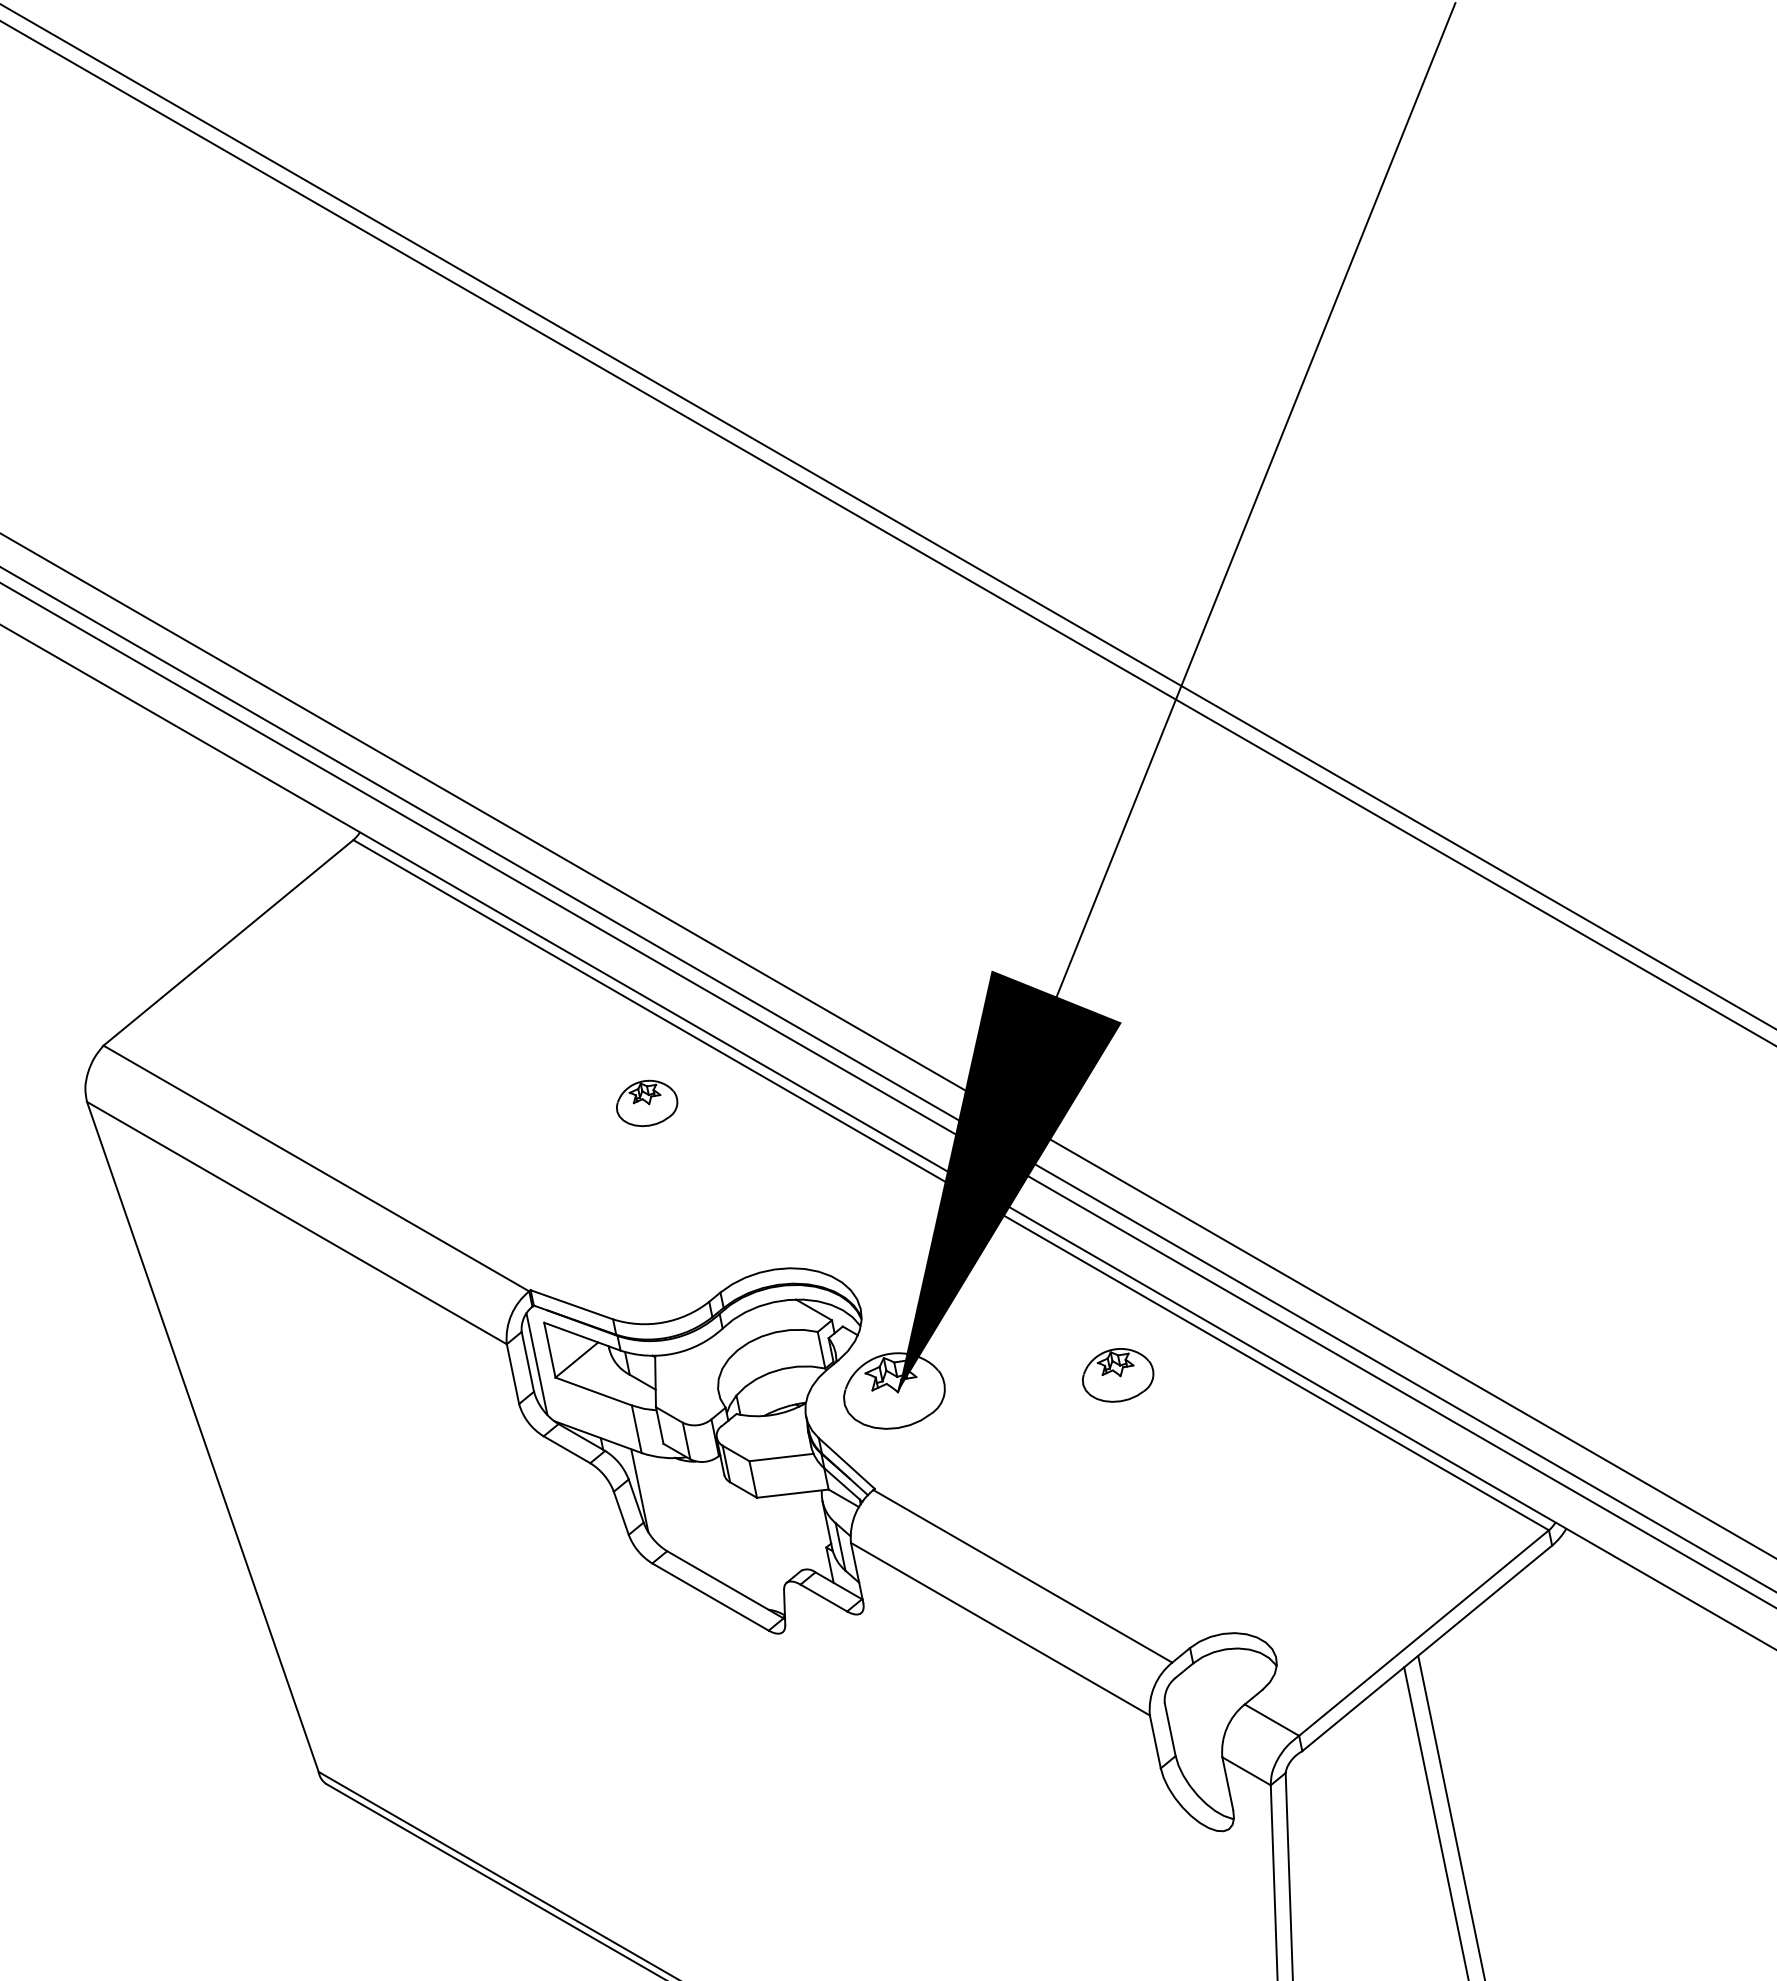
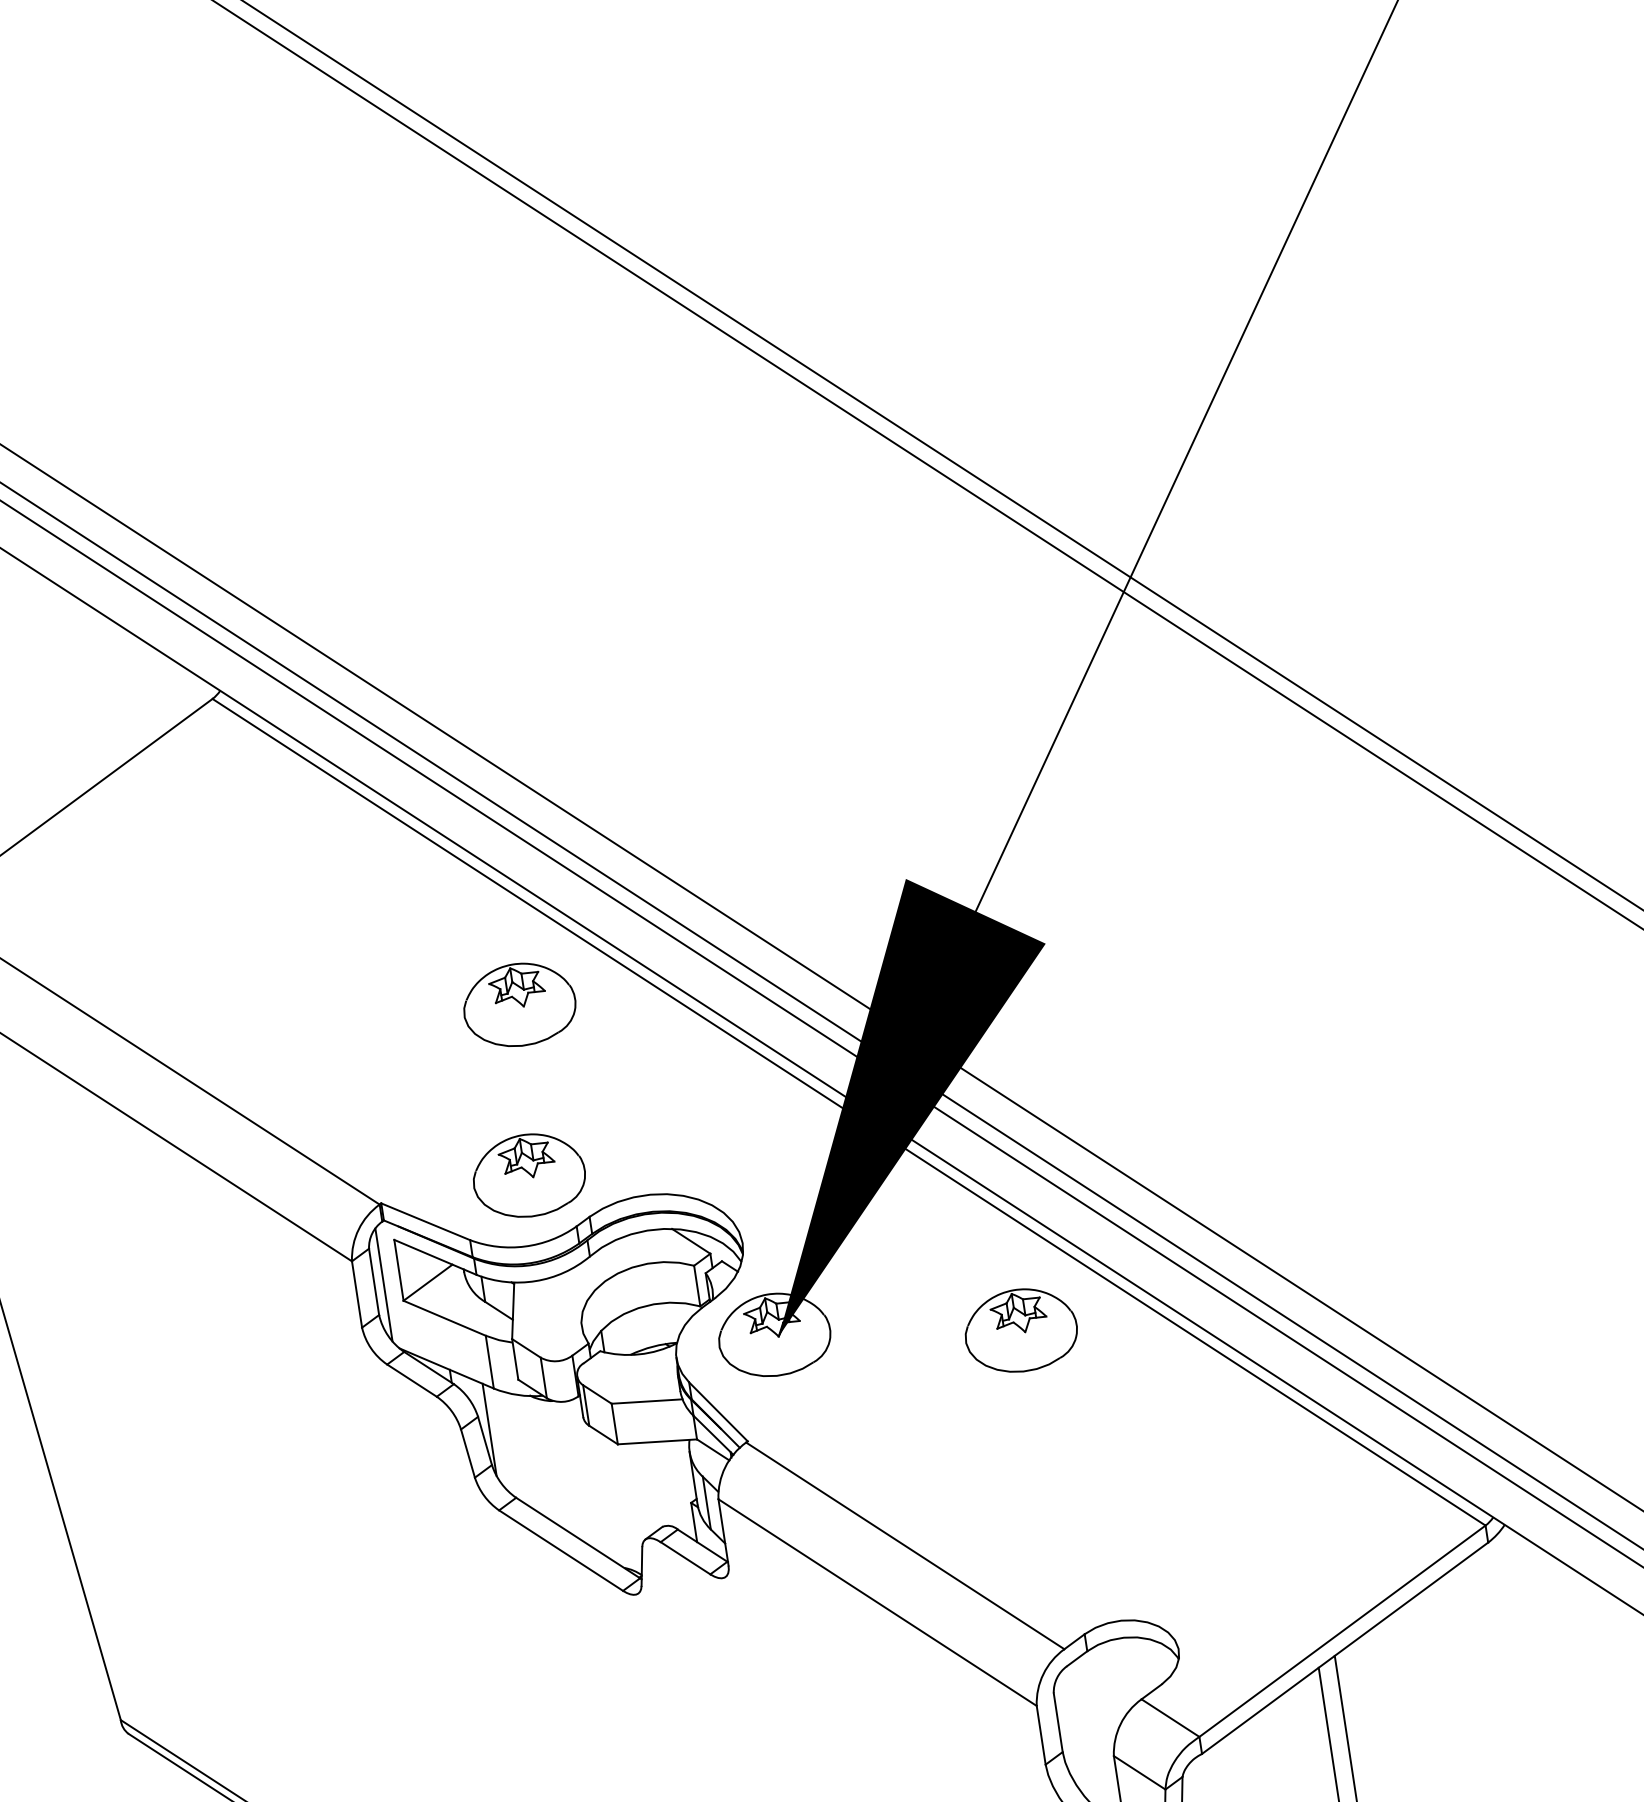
part: (646, 1103) -> (519, 1005), size x1.67
part: (663, 1257) -> (529, 1175), added
part: (1117, 1375) -> (1020, 1330), size x1.43

